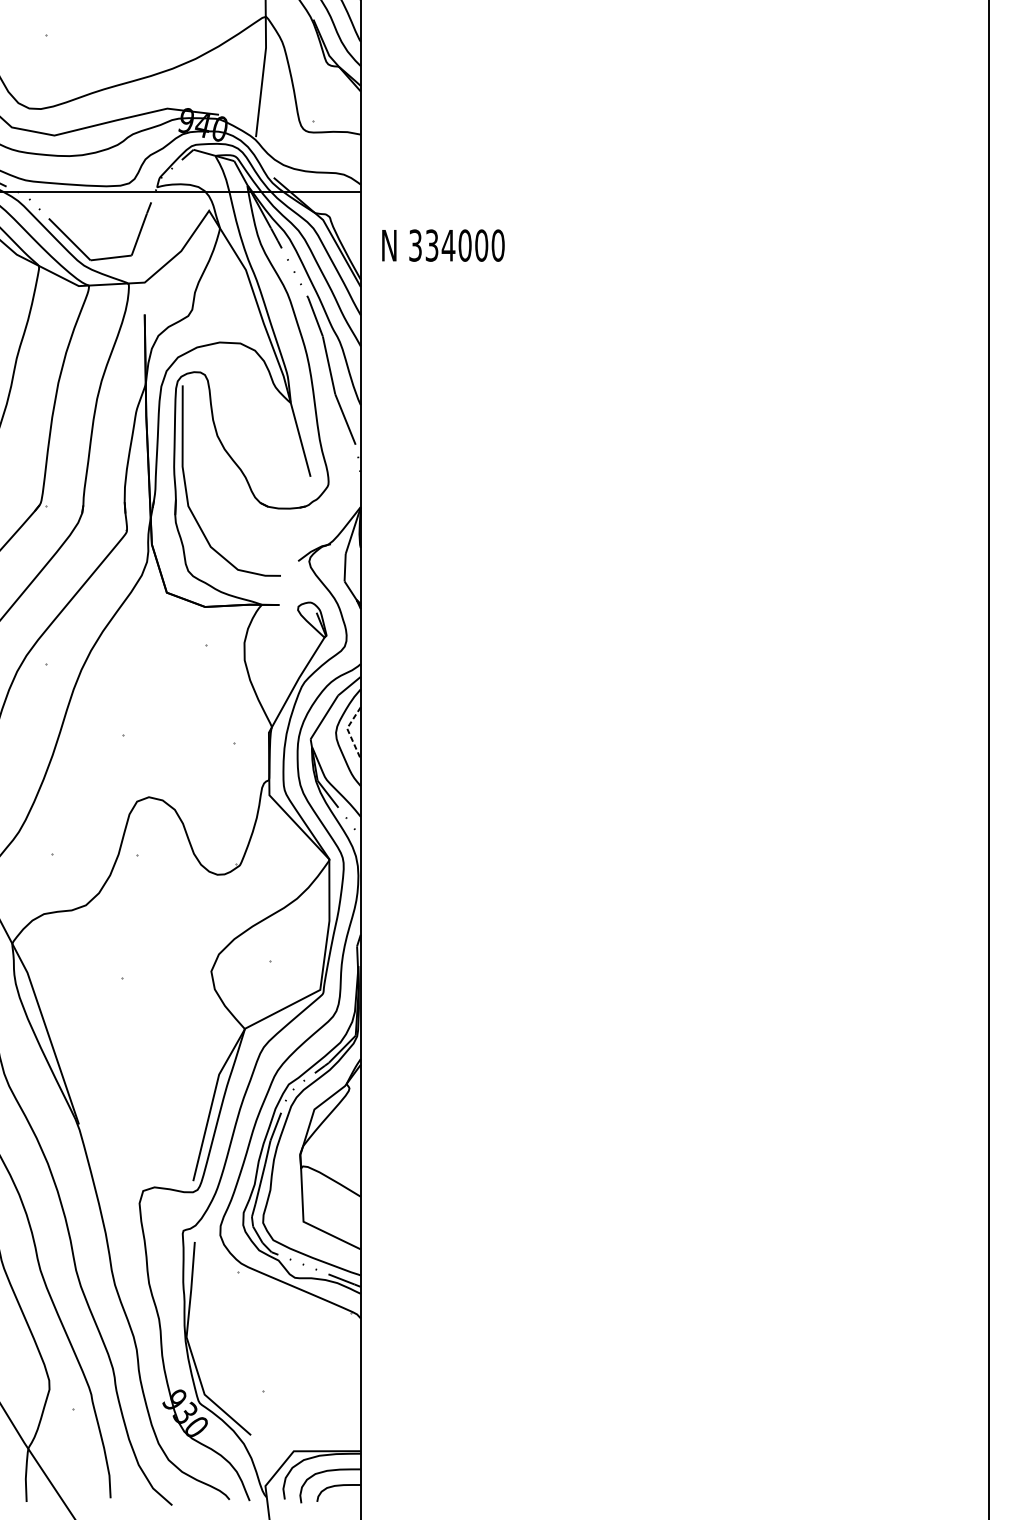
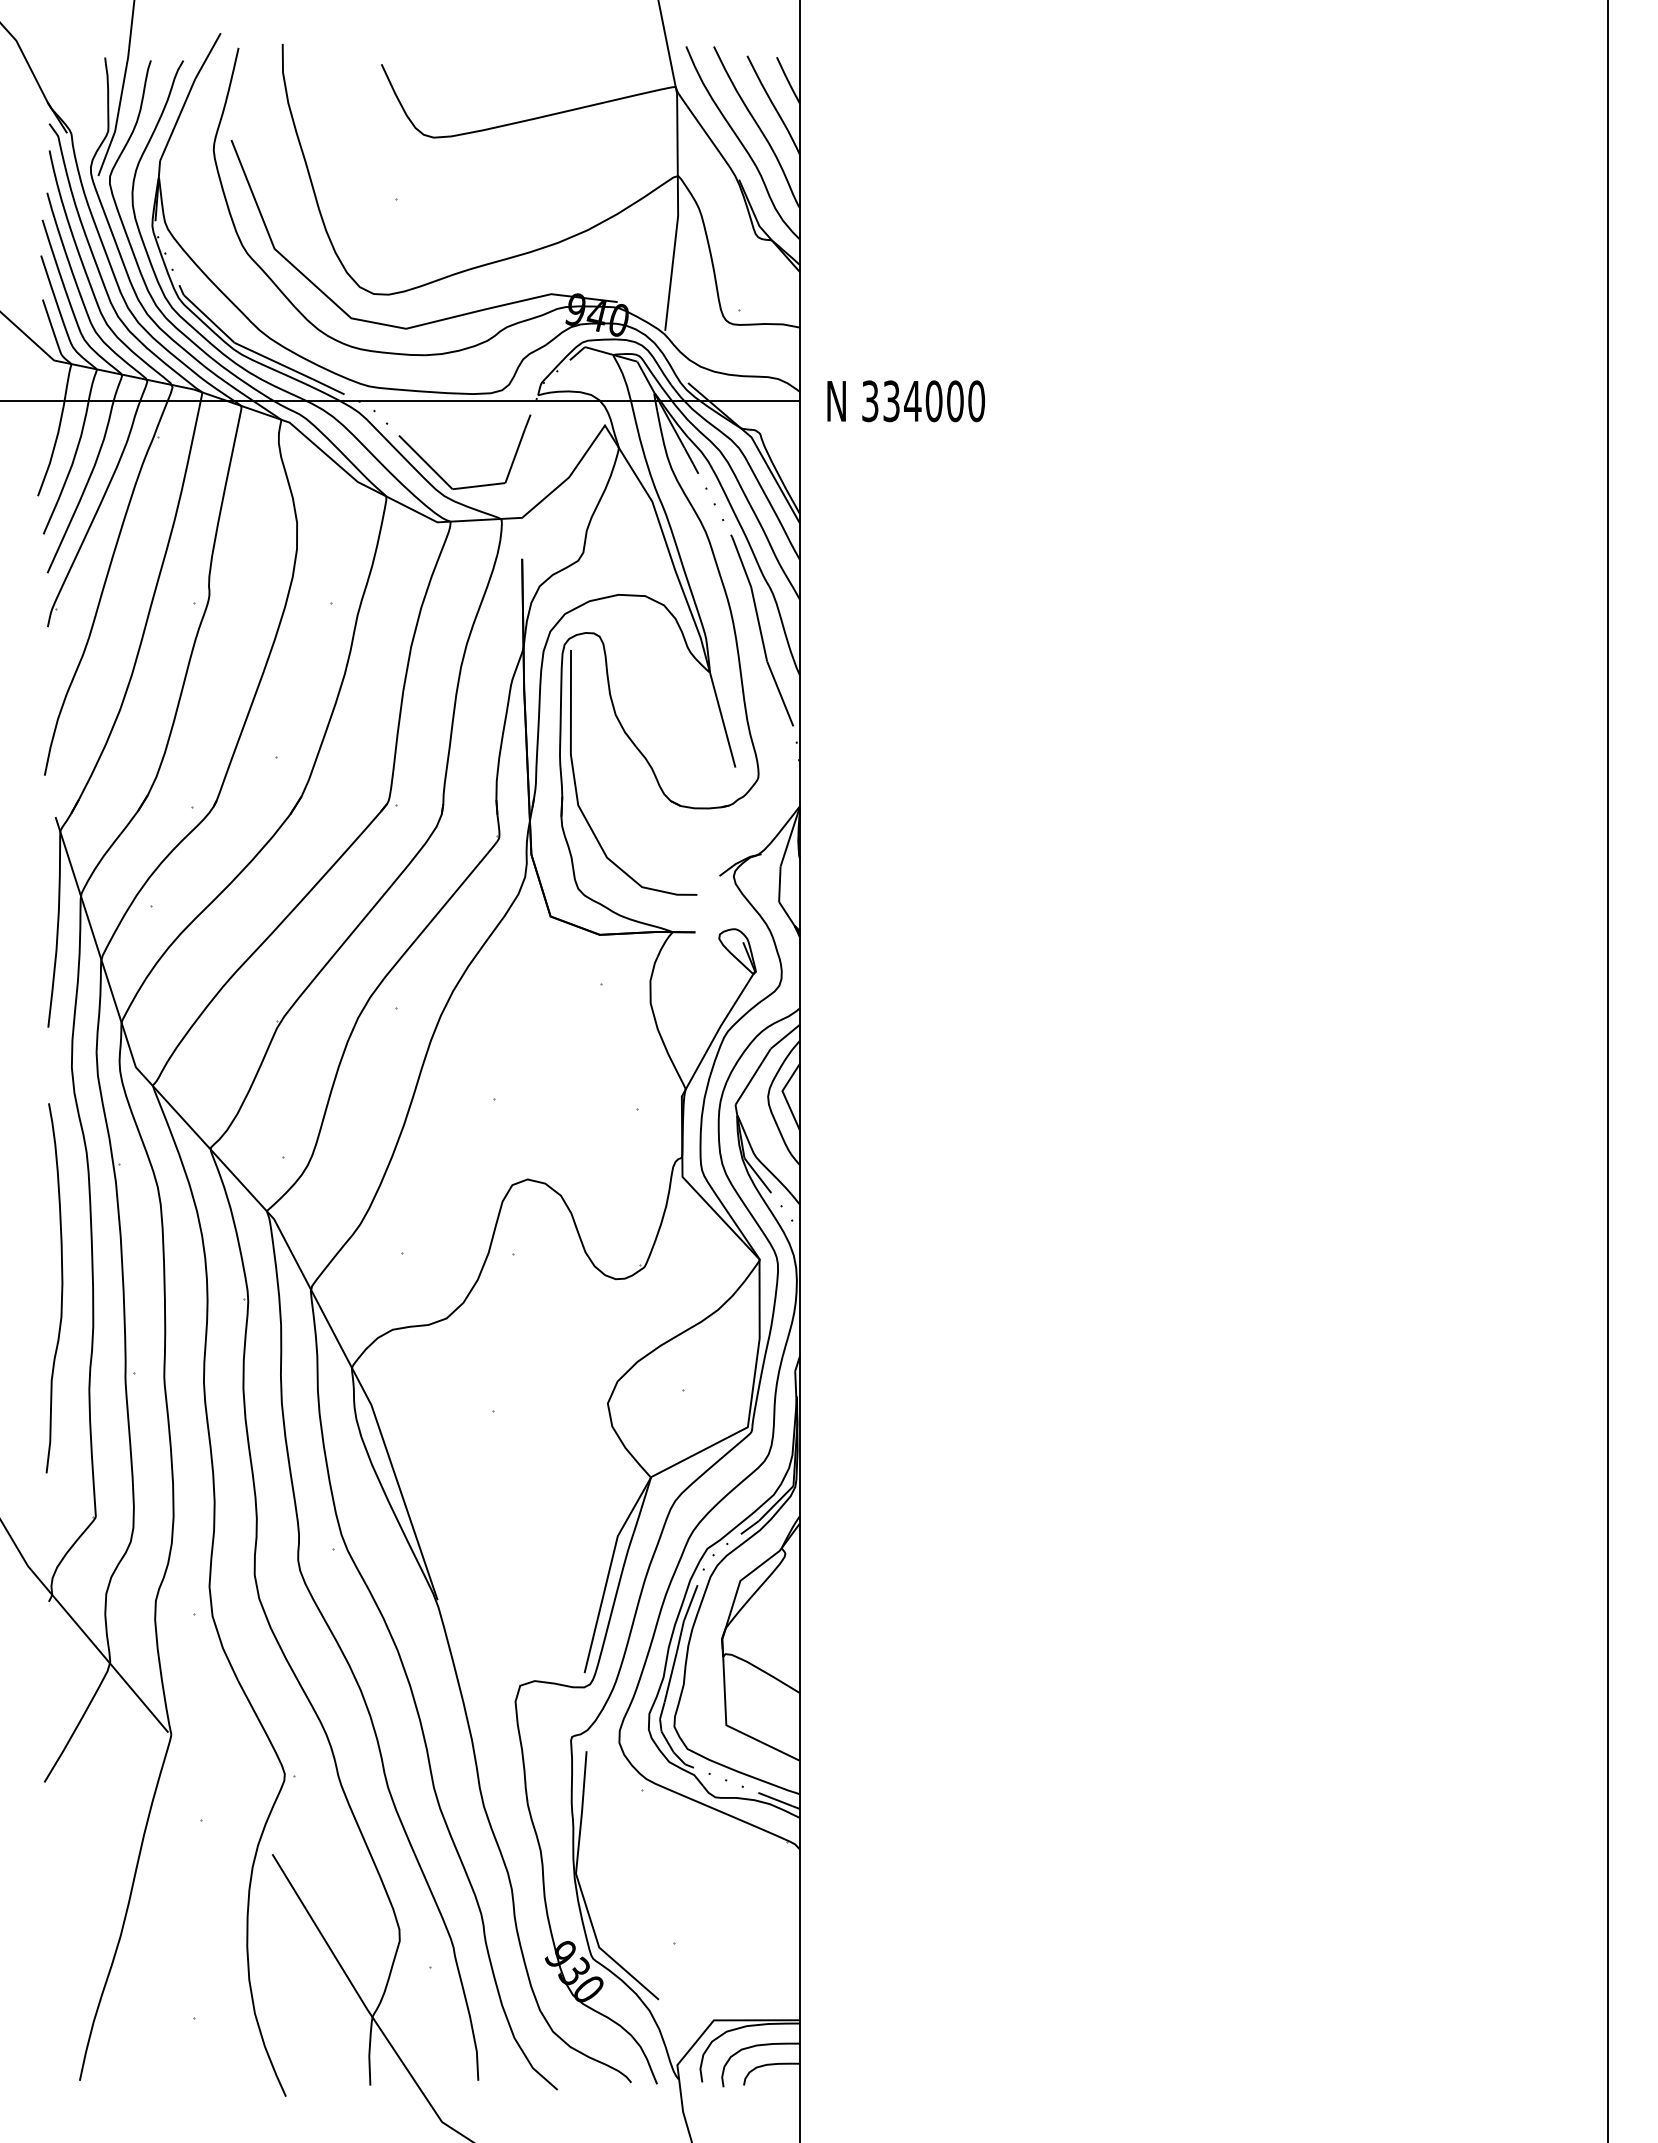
text: (442, 245) -> (905, 401), moved
line: (348, 731) -> (784, 1095), dashed -> solid

